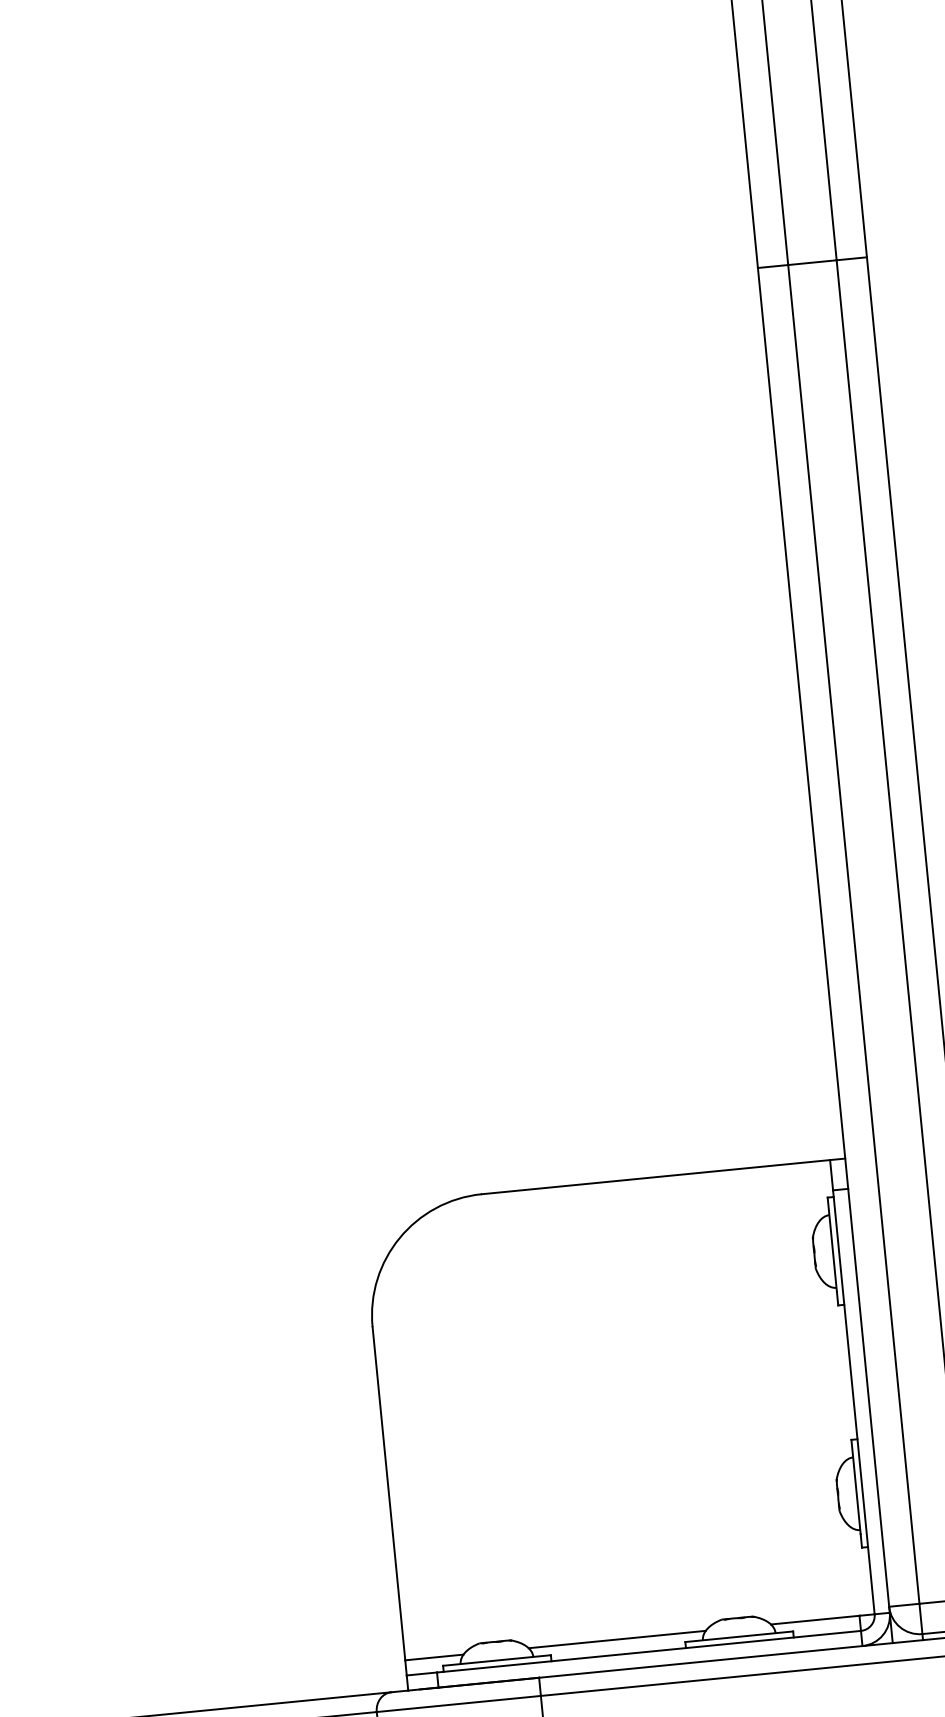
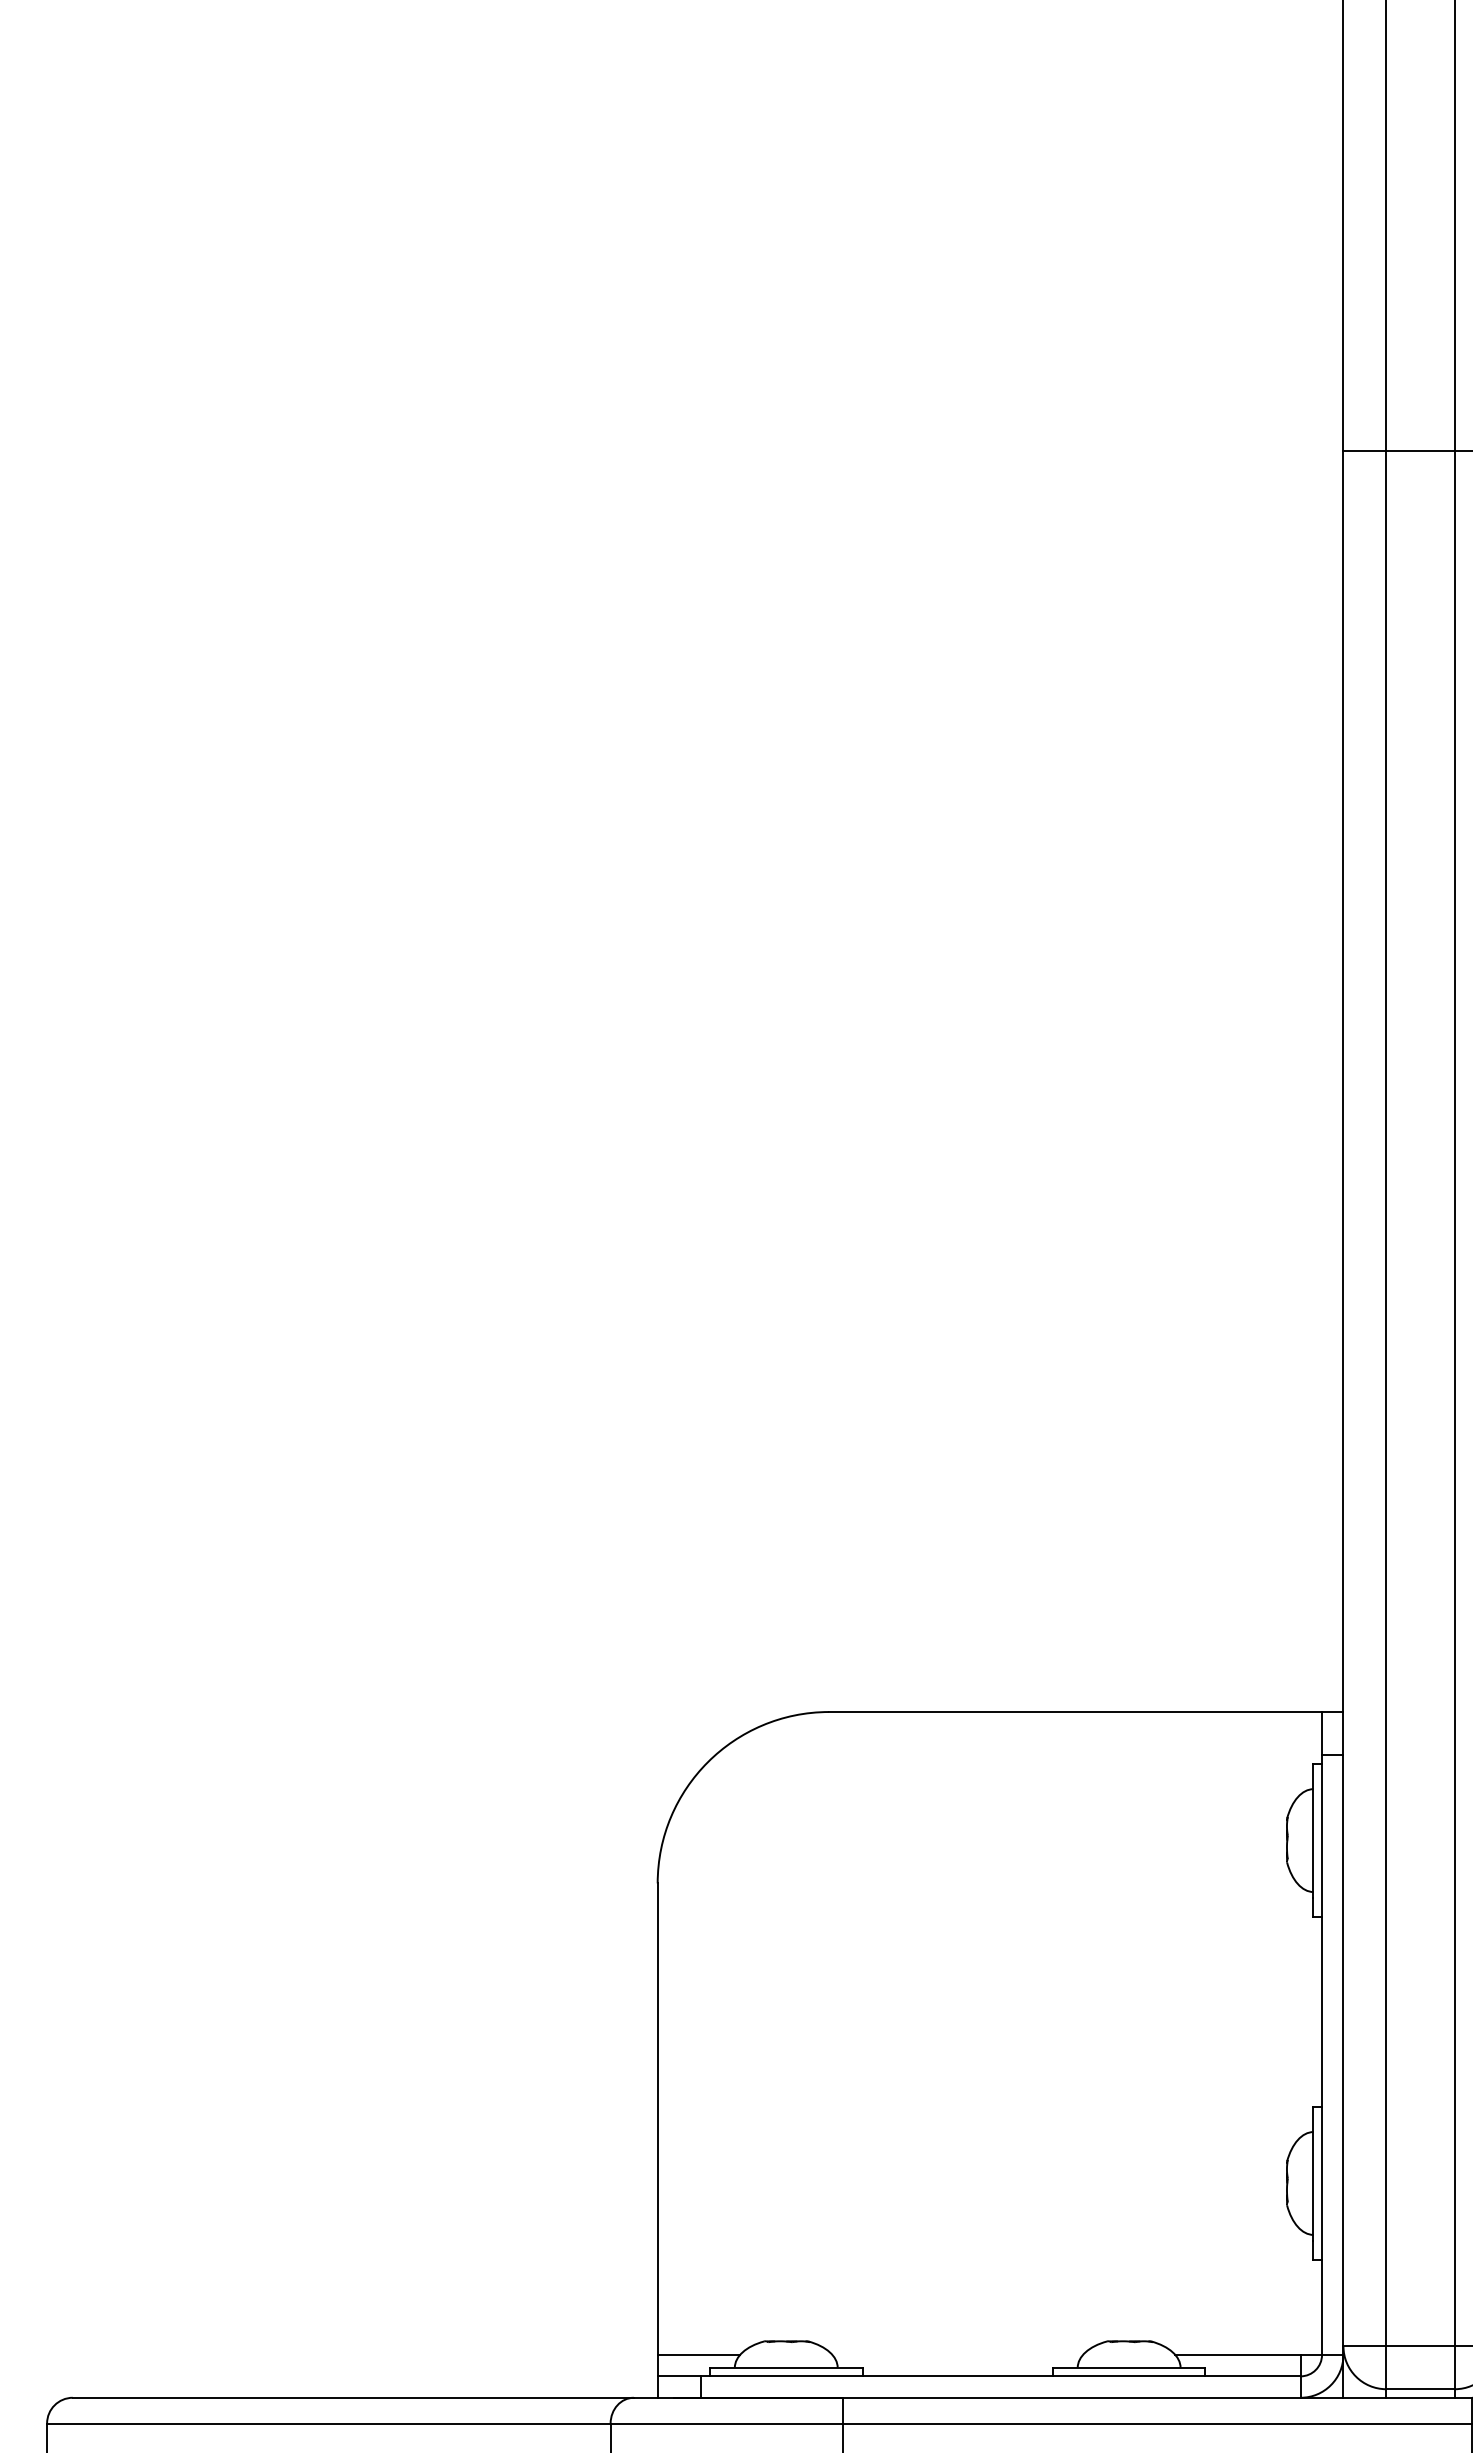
line: (617, 1639) -> (957, 2354), removed

